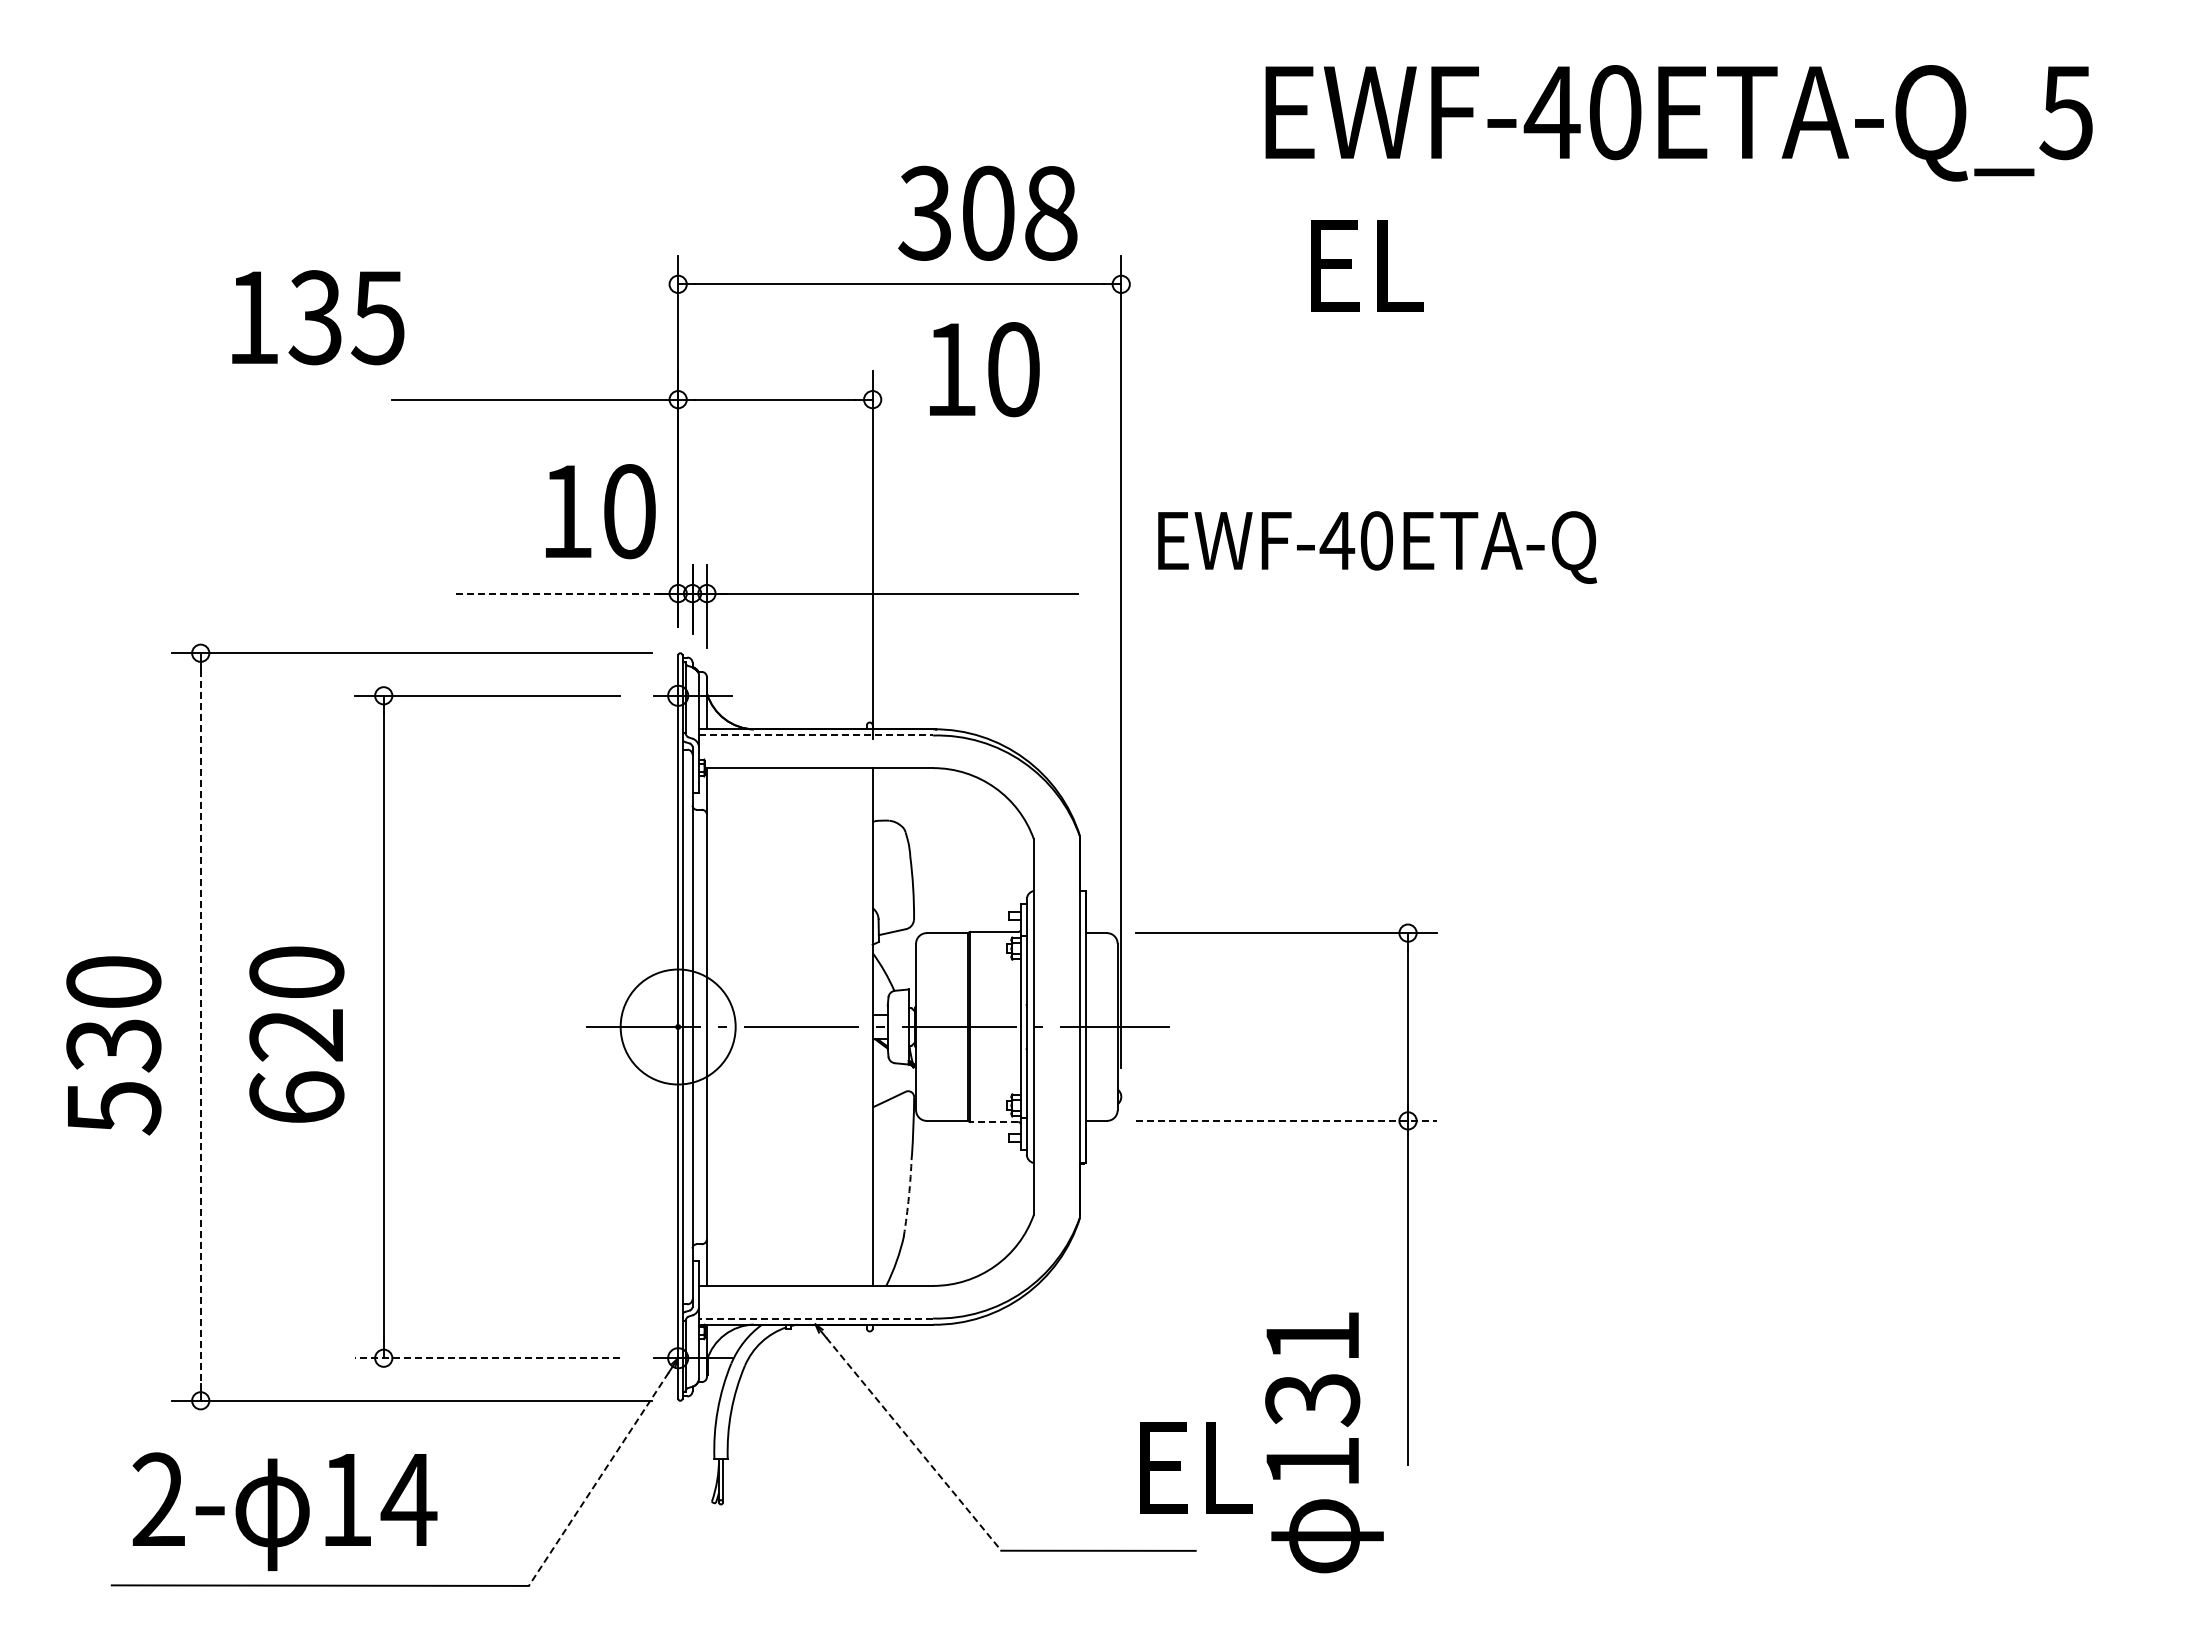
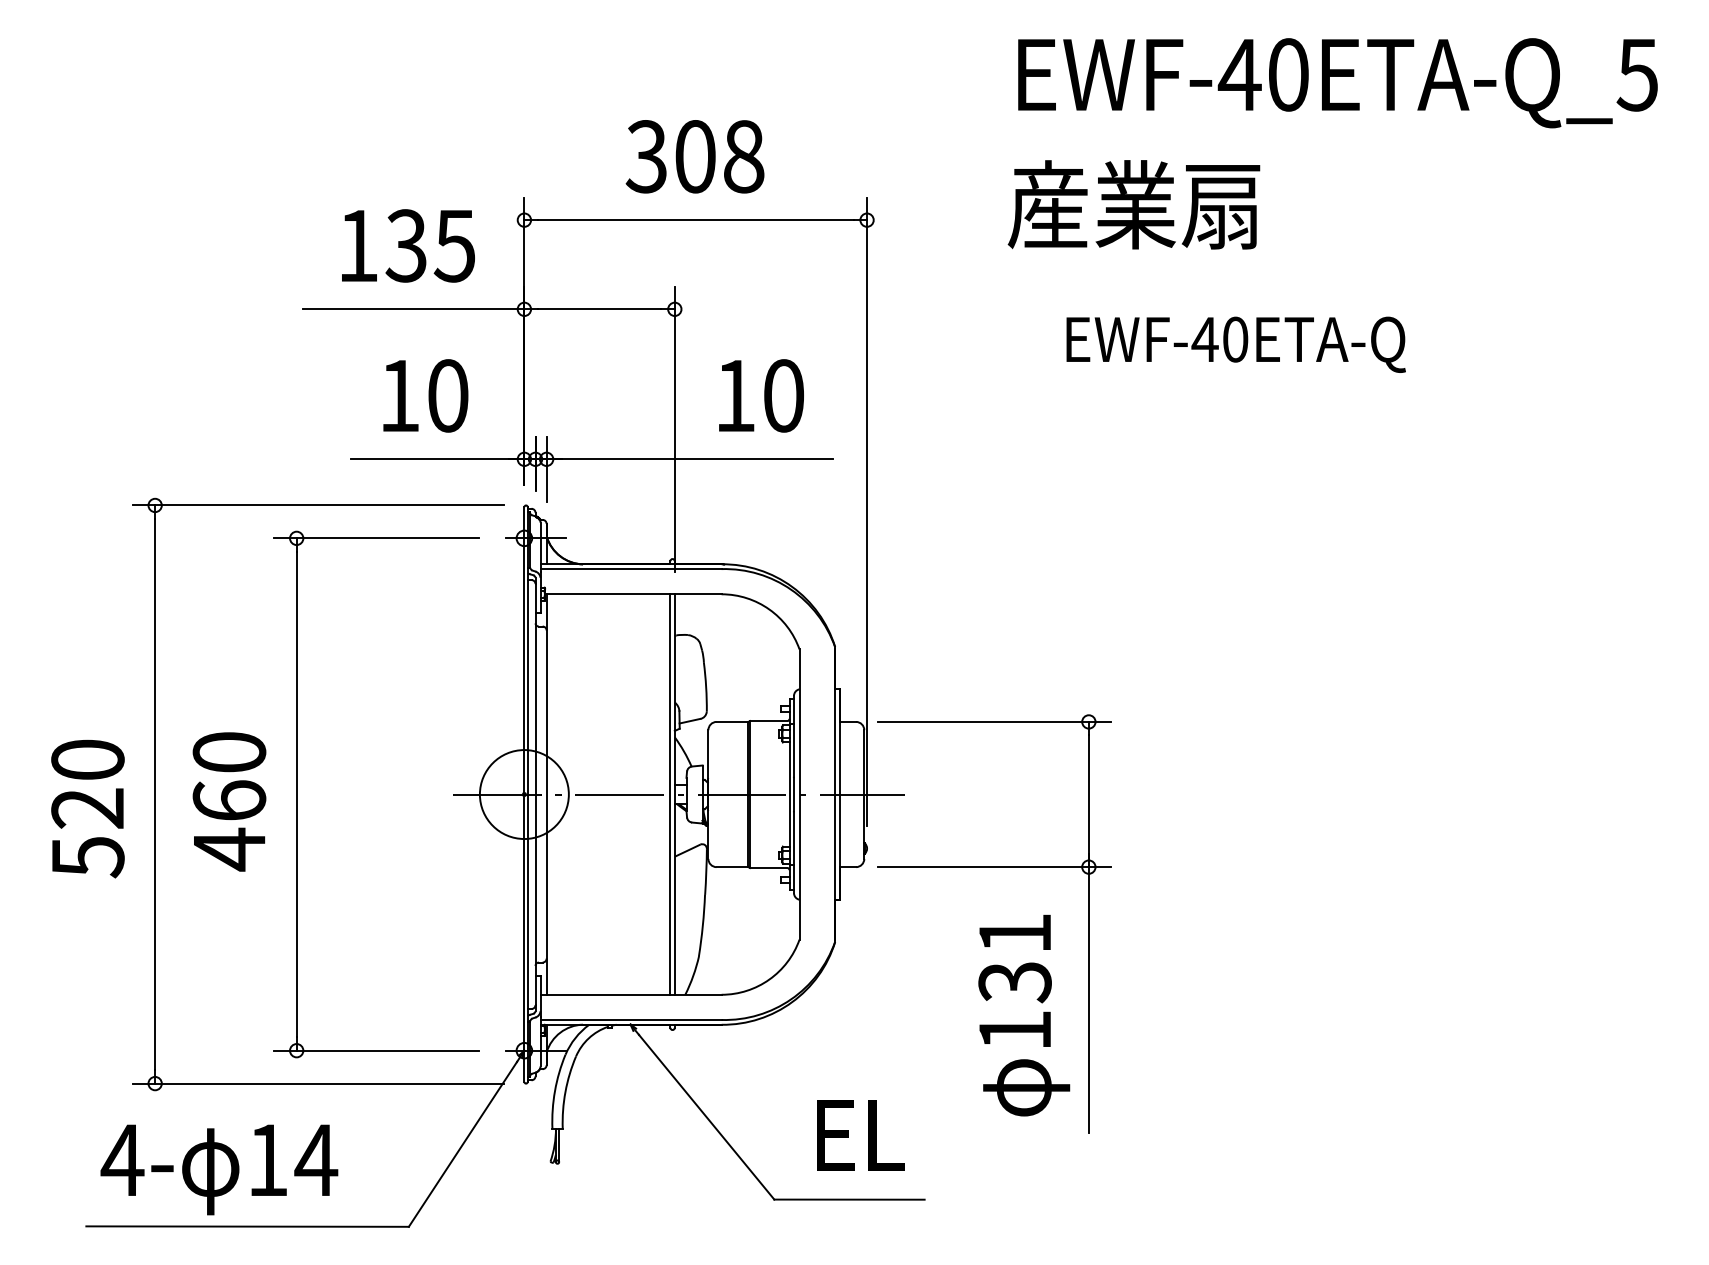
text: (1678, 123) -> (1337, 83), moved
text: (987, 212) -> (694, 156), moved
text: (1466, 264) -> (1134, 204), EL -> 産業扇
text: (318, 317) -> (408, 245), moved
text: (984, 369) -> (761, 395), moved
text: (600, 511) -> (425, 395), moved
text: (1377, 547) -> (1236, 344), moved
line: (557, 593) -> (431, 459), dashed -> solid
line: (816, 735) -> (631, 569), dashed -> solid
line: (866, 1026) -> (670, 794), added
line: (200, 1027) -> (154, 794), dashed -> solid
text: (113, 1045) -> (87, 808), 530 -> 520
text: (296, 1067) -> (229, 825), 620 -> 460
line: (1286, 1120) -> (994, 866), dashed -> solid
line: (993, 1122) -> (768, 868), dashed -> solid
arc: (908, 1196) -> (702, 925), dashed -> solid
line: (815, 1318) -> (630, 1019), dashed -> solid
line: (486, 1358) -> (376, 1050), dashed -> solid
text: (1324, 1442) -> (1024, 1015), moved
line: (913, 1444) -> (706, 1117), dashed -> solid
text: (1196, 1467) -> (861, 1135), moved
line: (598, 1479) -> (462, 1144), dashed -> solid
text: (158, 1498) -> (122, 1159), 2- -> 4-

